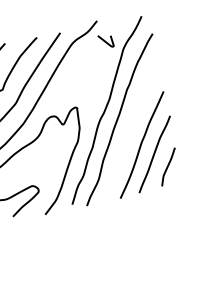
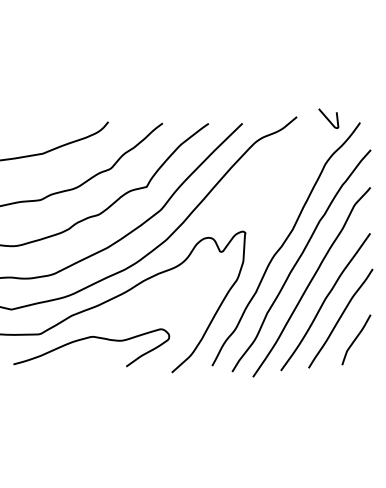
curve: (105, 41) -> (328, 118), moved
curve: (129, 133) -> (311, 282), added

